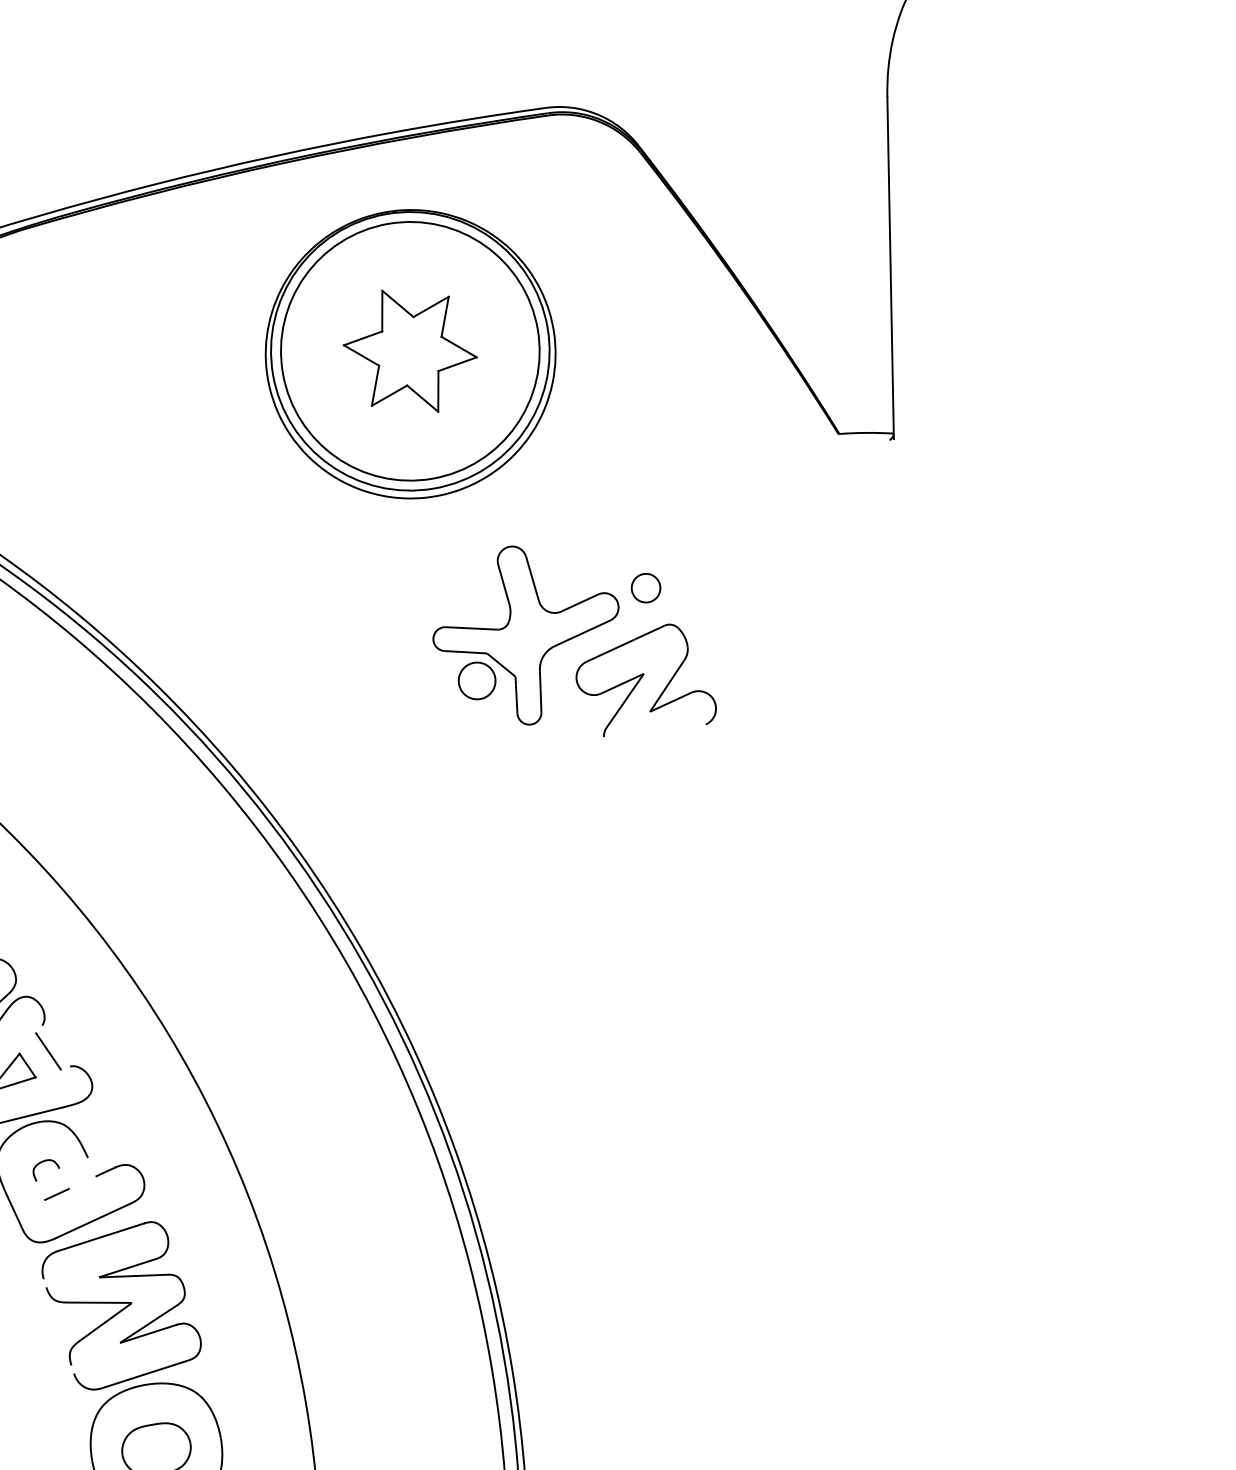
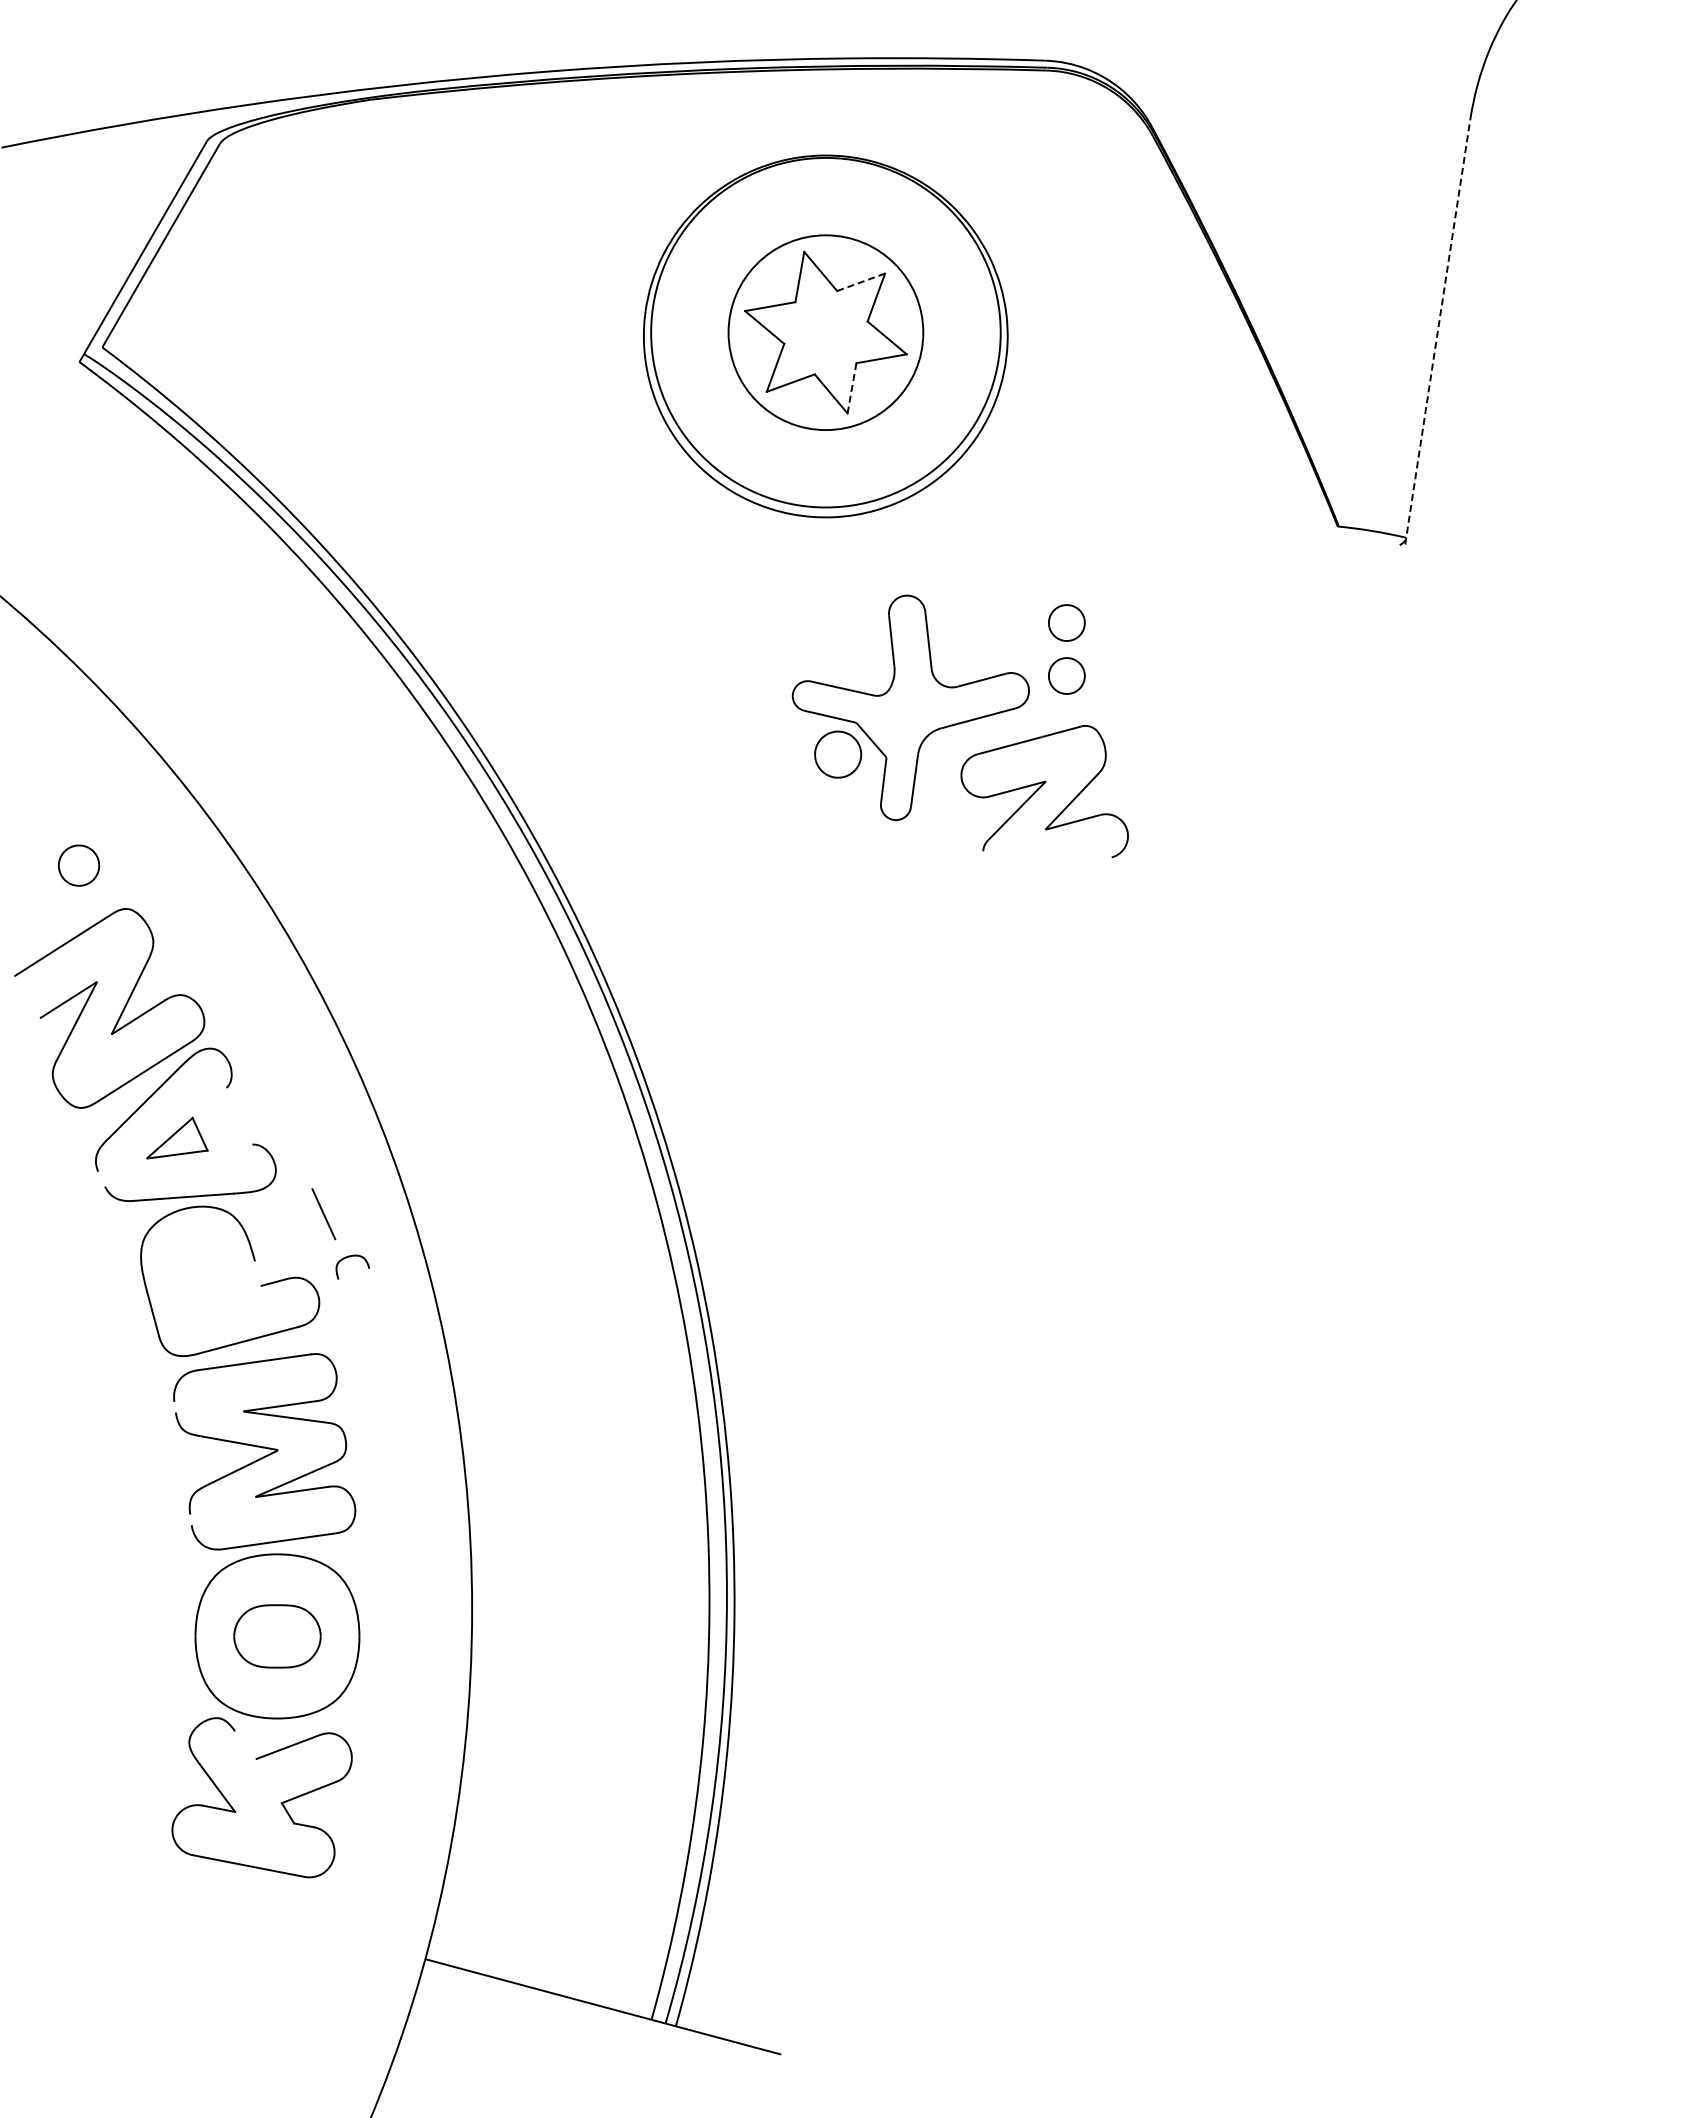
line: (890, 268) -> (1437, 332), solid -> dashed
line: (431, 307) -> (861, 282), solid -> dashed
circle: (409, 351) -> (825, 332), size x0.6
line: (438, 391) -> (852, 388), solid -> dashed
part: (638, 546) -> (1066, 622), added
line: (48, 1051) -> (323, 1214), moved
curve: (43, 1162) -> (350, 1257), moved
line: (56, 1194) -> (208, 1299), removed

